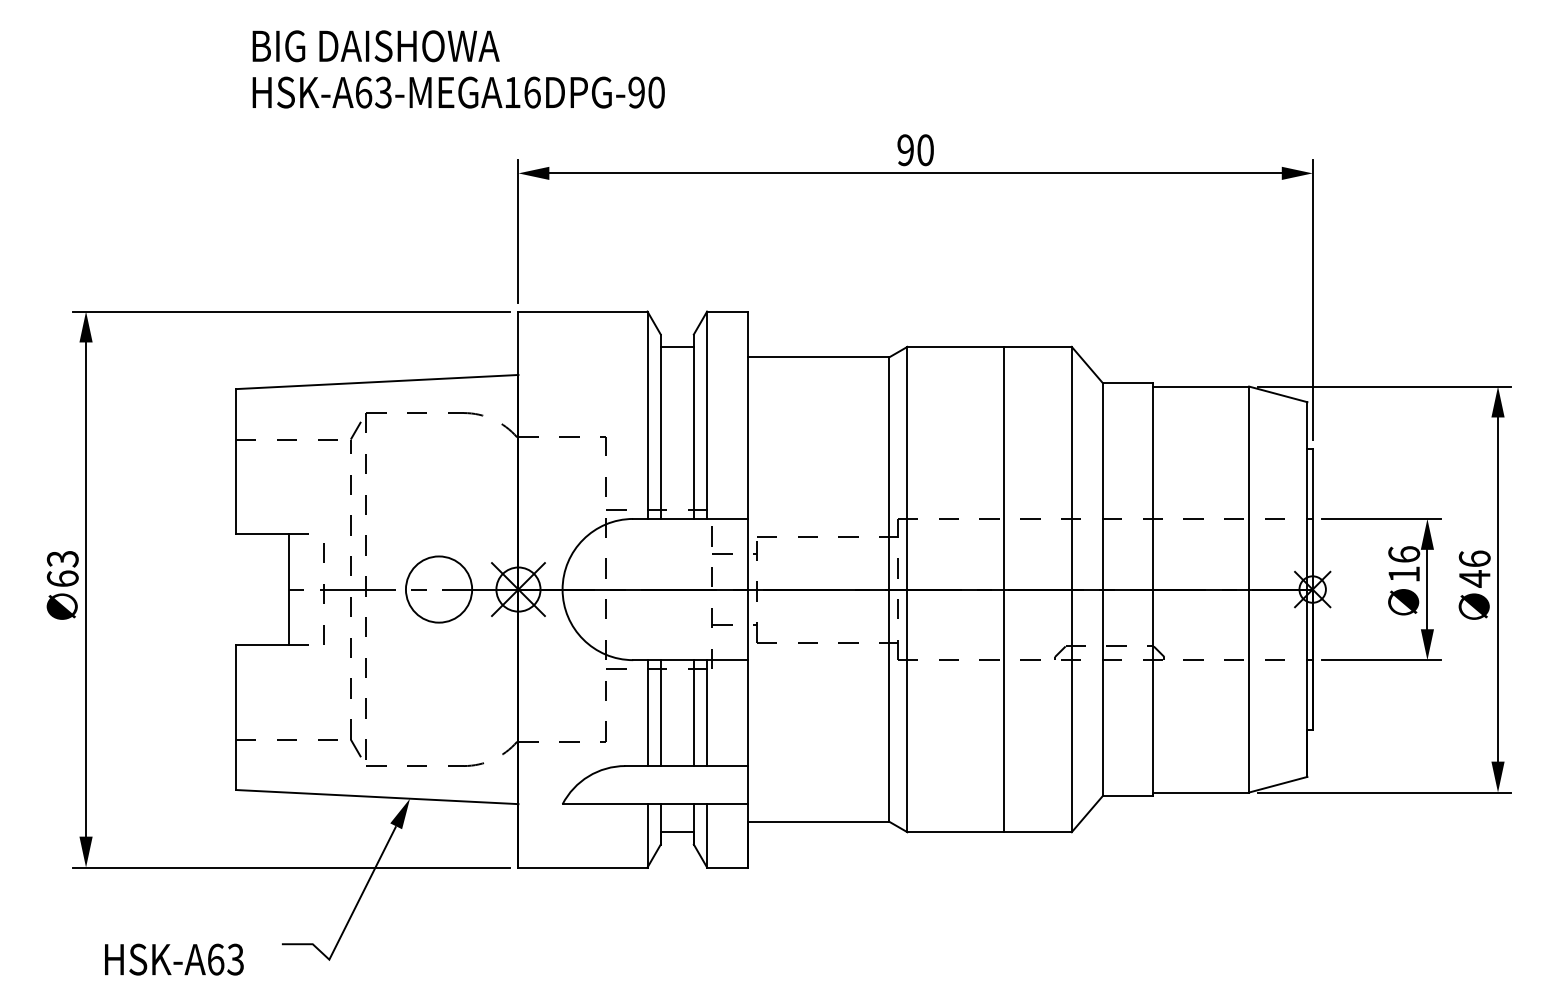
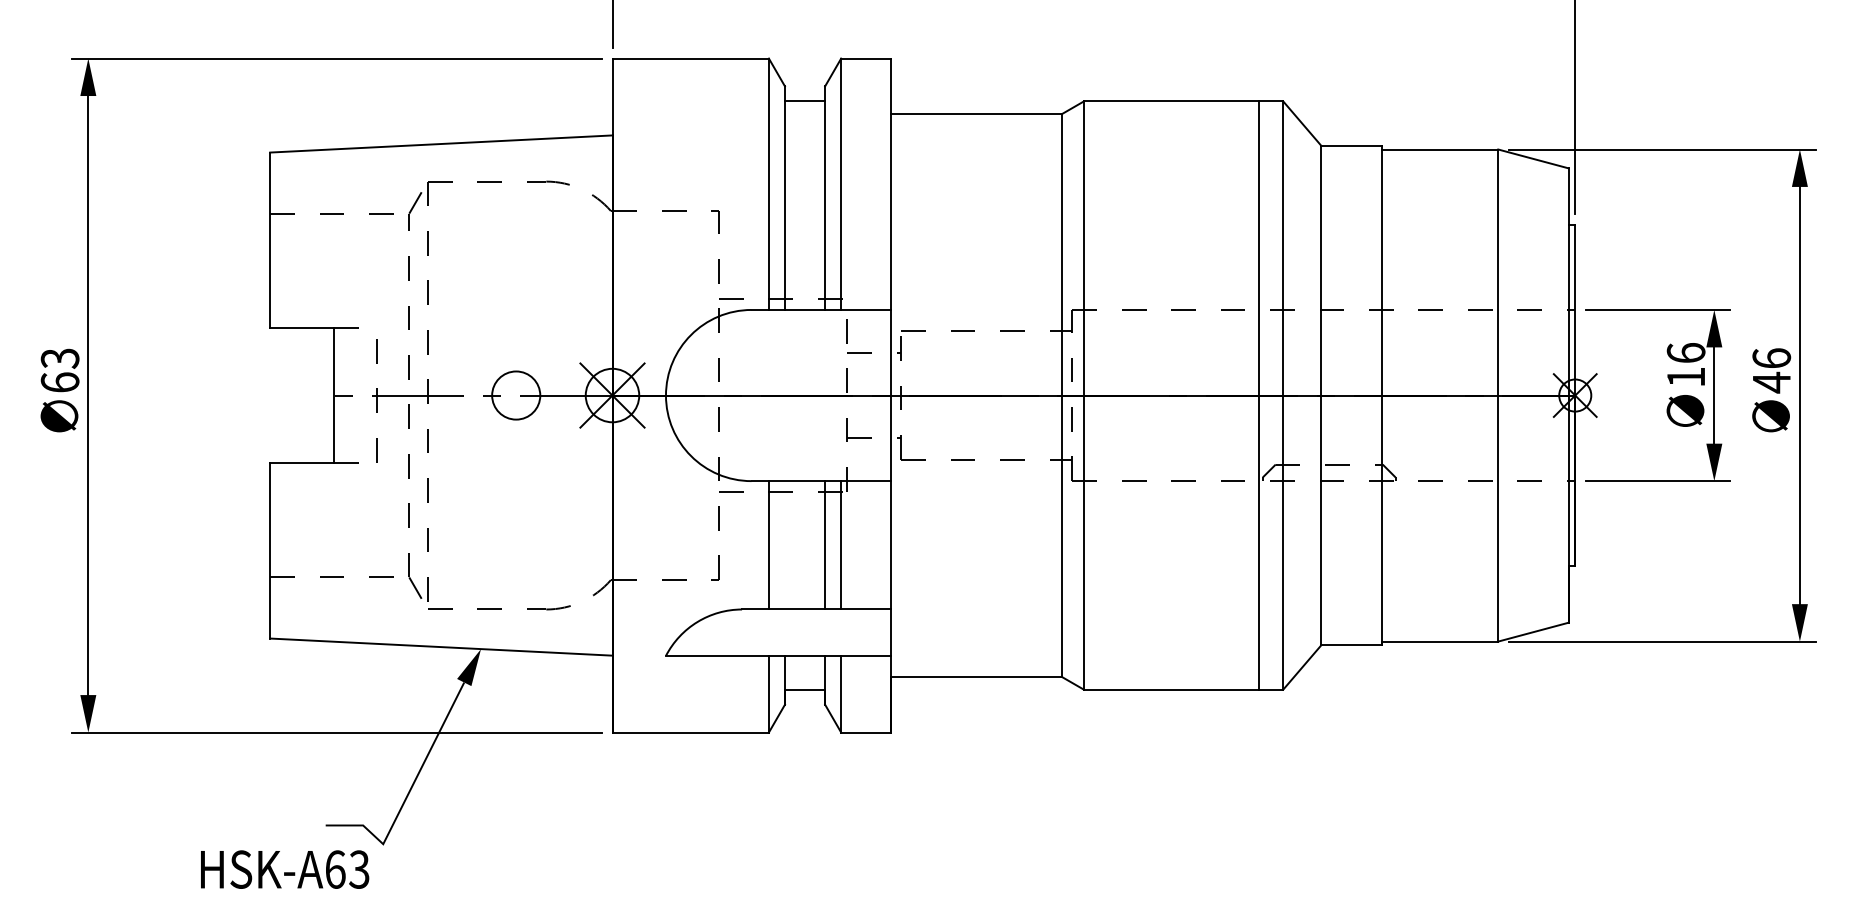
circle: (438, 589) -> (515, 395), size x0.6
line: (1003, 589) -> (1258, 395), moved
line: (660, 713) -> (784, 545), removed
text: (174, 959) -> (285, 869), moved

